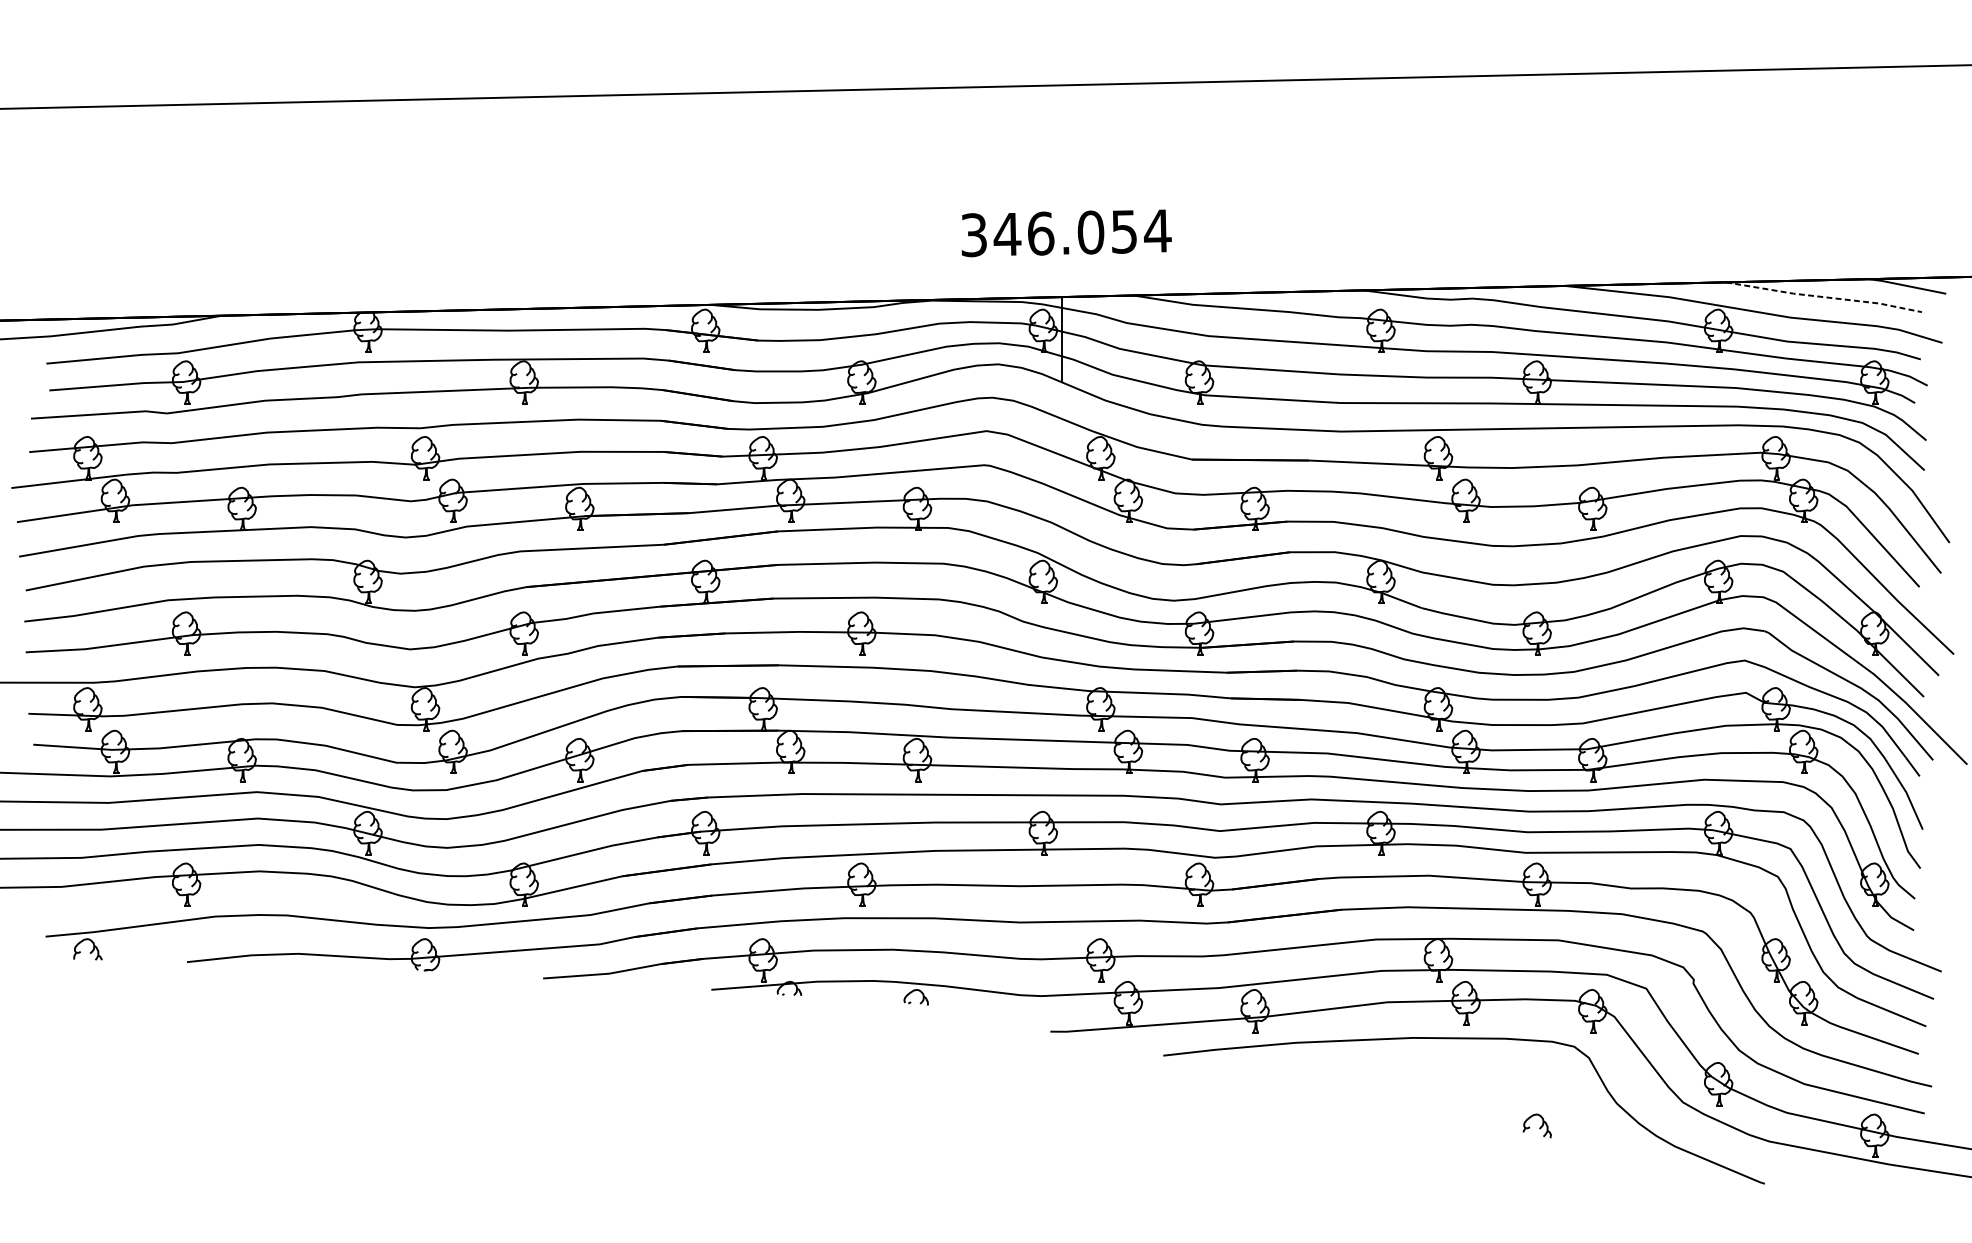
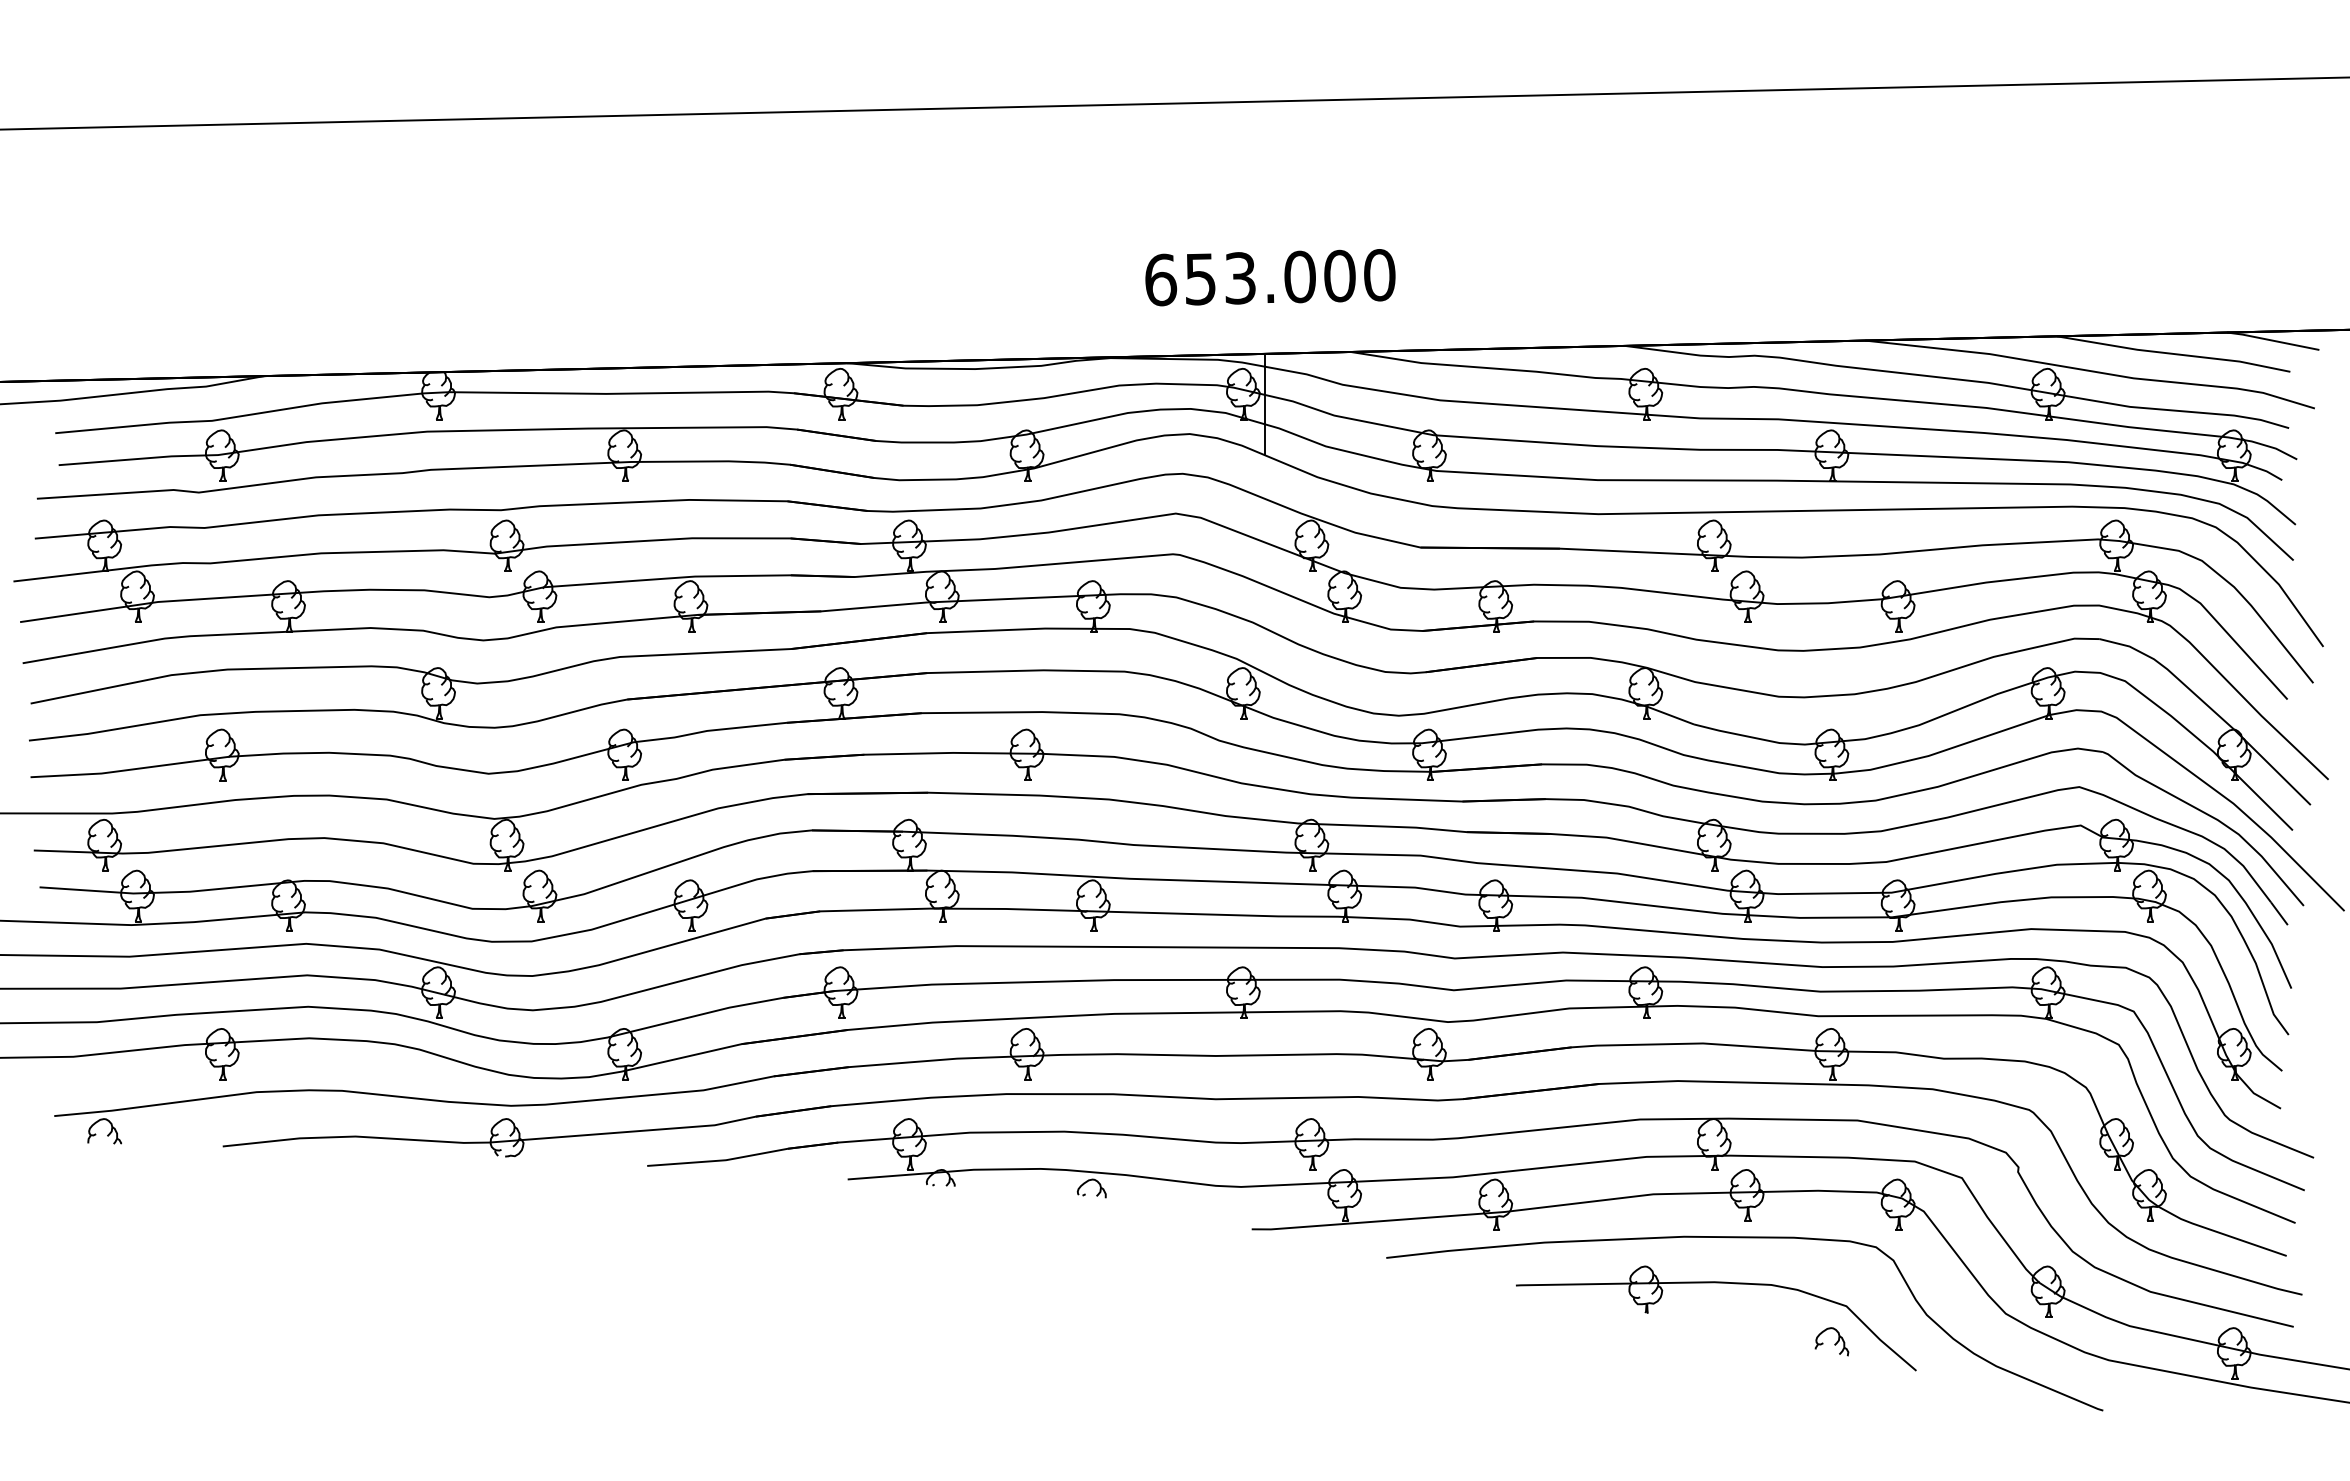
text: (1066, 232) -> (1270, 277), 346.054 -> 653.000
line: (1823, 296) -> (2173, 353), dashed -> solid
part: (1440, 1077) -> (1716, 1283), added

